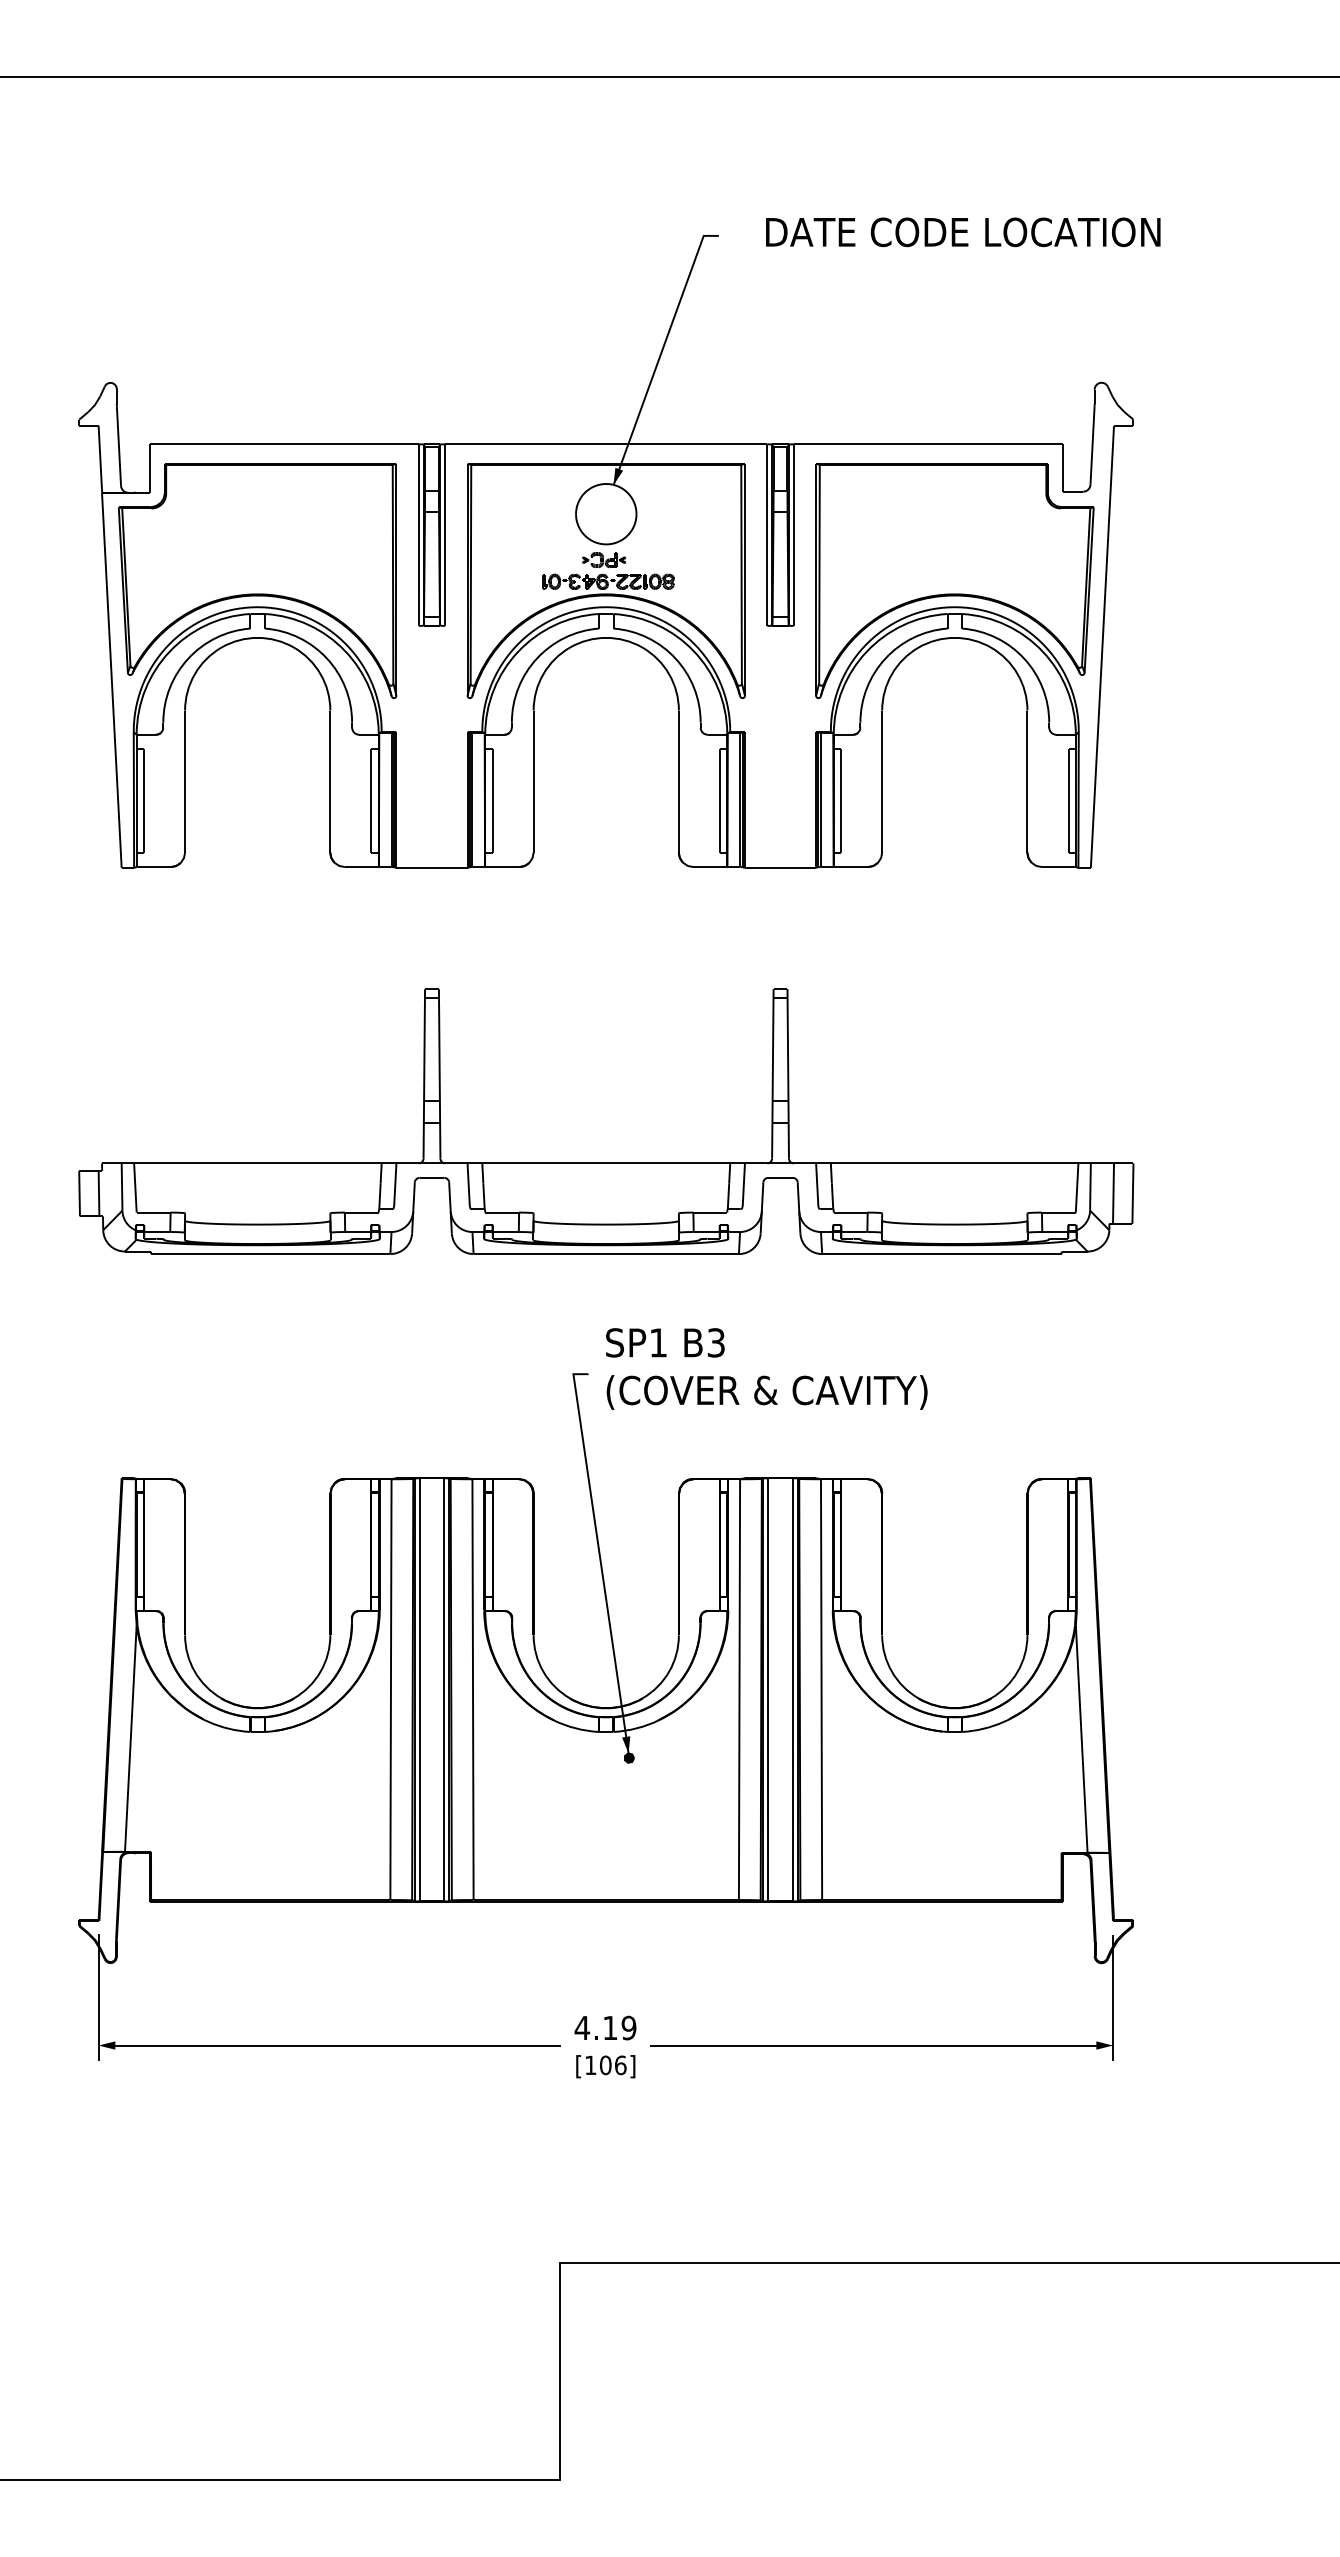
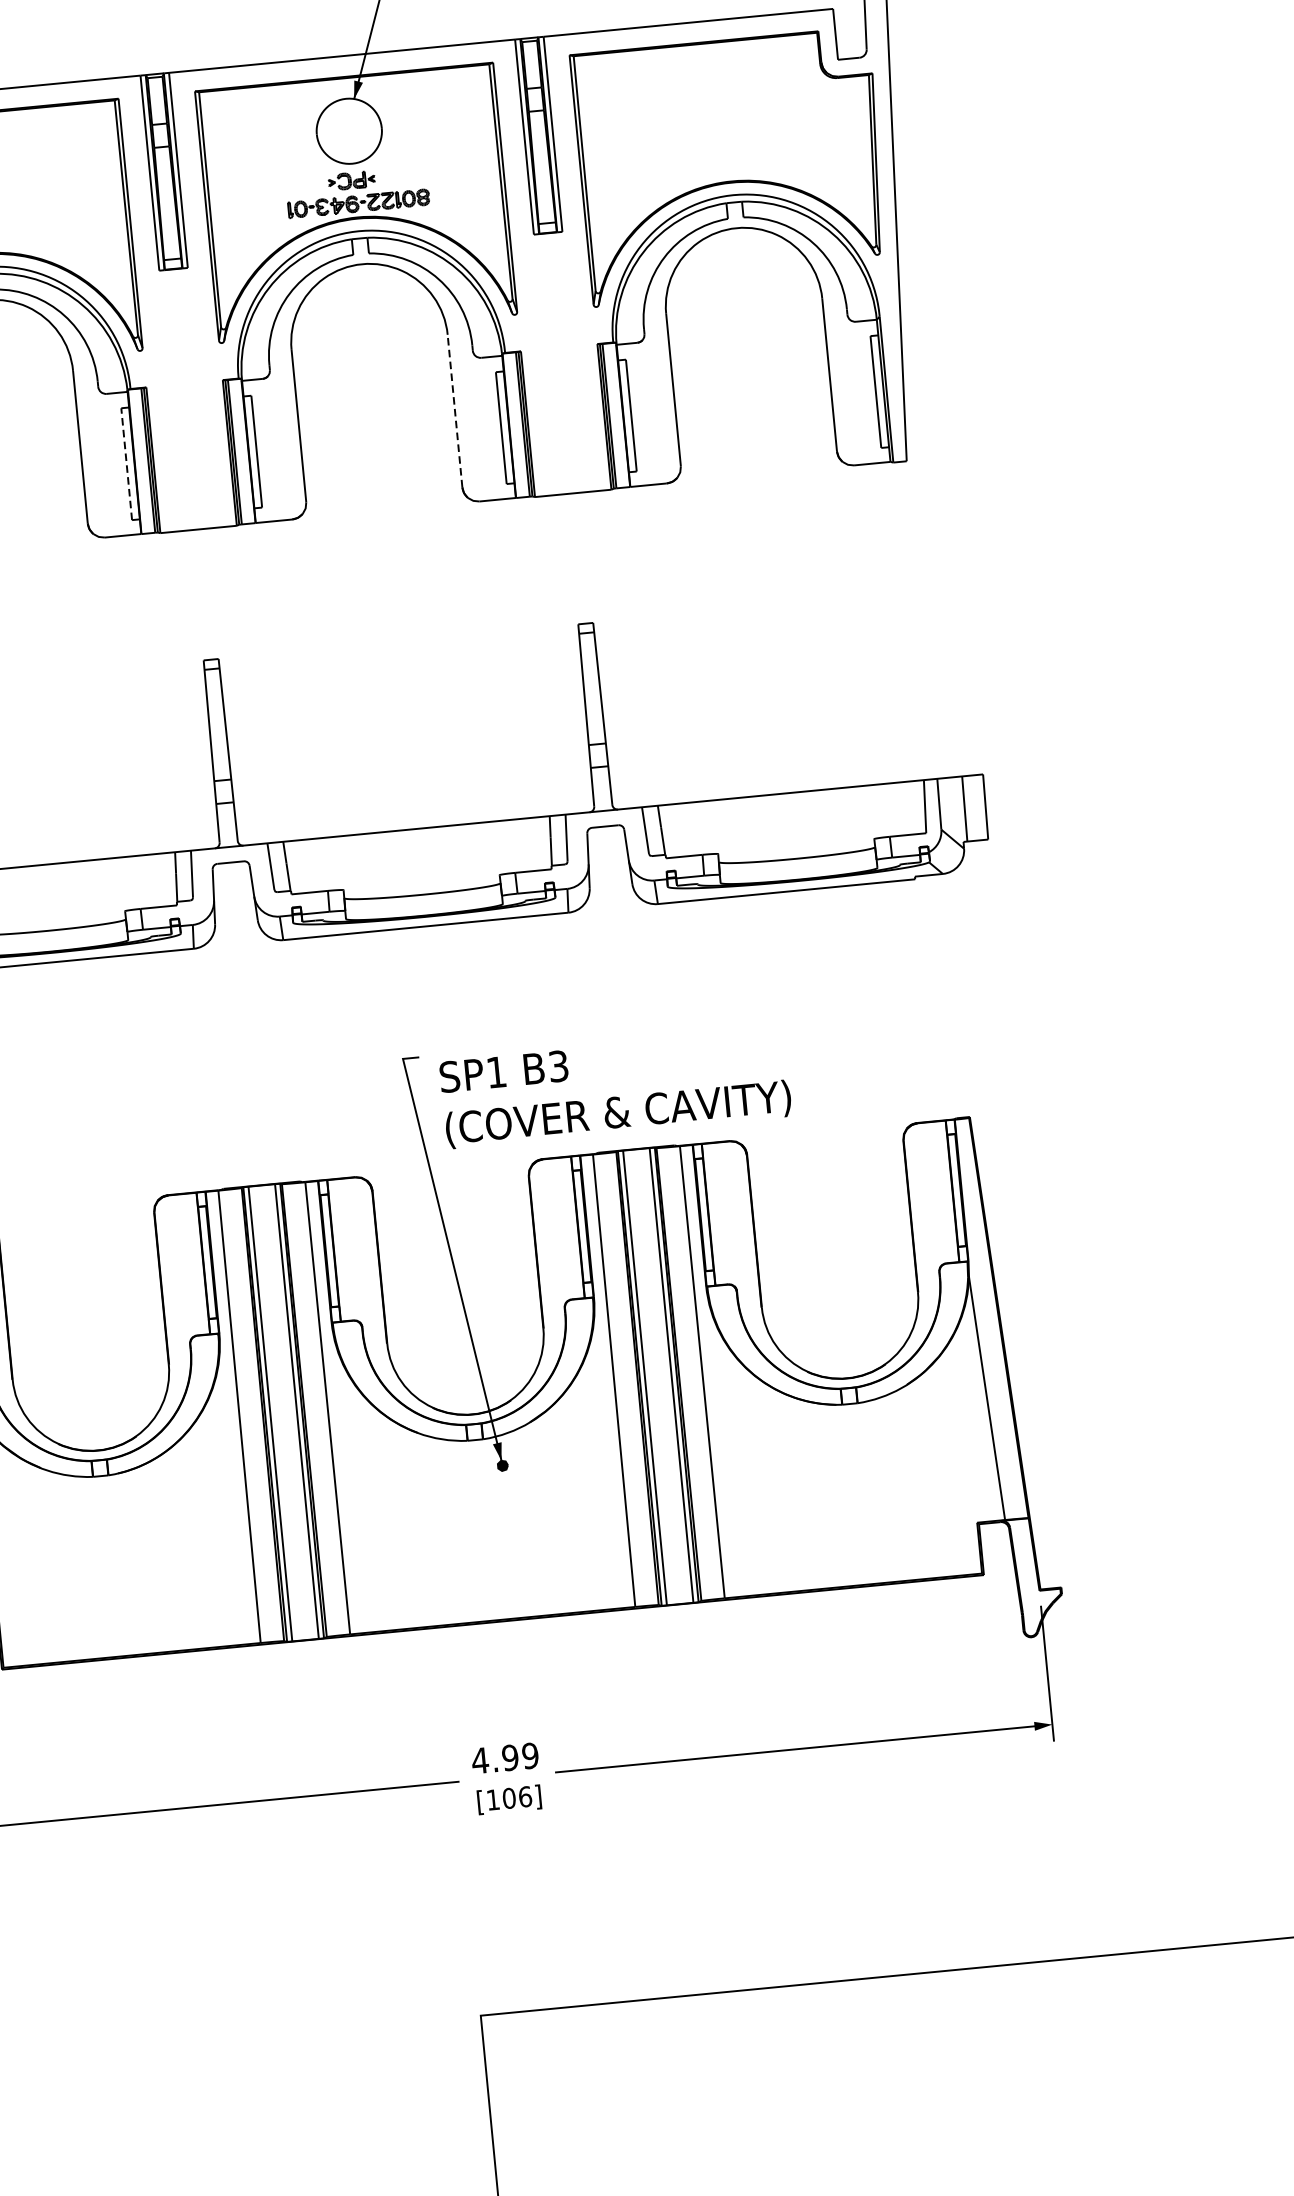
line: (678, 781) -> (454, 411), solid -> dashed
line: (371, 800) -> (126, 463), solid -> dashed
text: (766, 1368) -> (615, 1088), moved
text: (610, 2027) -> (510, 1757), 4.19 -> 4.99

